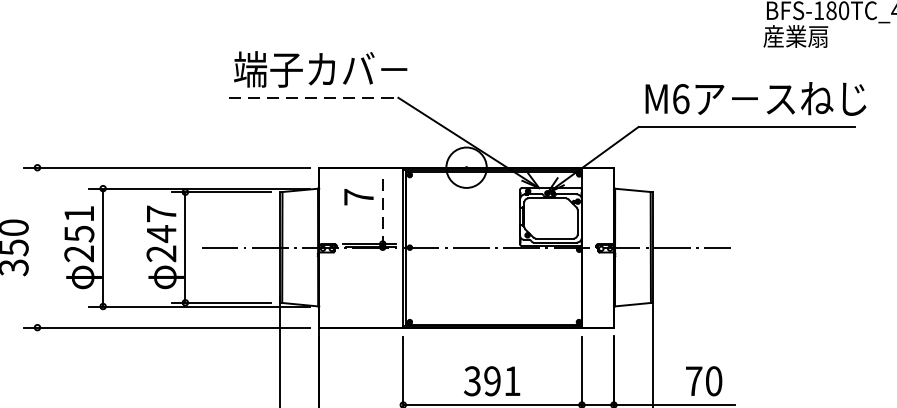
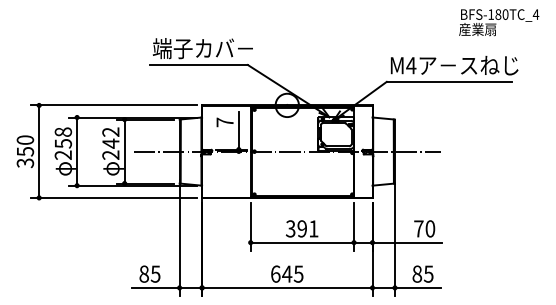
line: (313, 98) -> (198, 65), dashed -> solid
text: (681, 98) -> (411, 65), M6 -> M4
line: (382, 211) -> (238, 130), dashed -> solid
text: (79, 212) -> (63, 131), 251 -> 258
text: (160, 212) -> (110, 131), 247 -> 242
line: (38, 247) -> (39, 151), added

